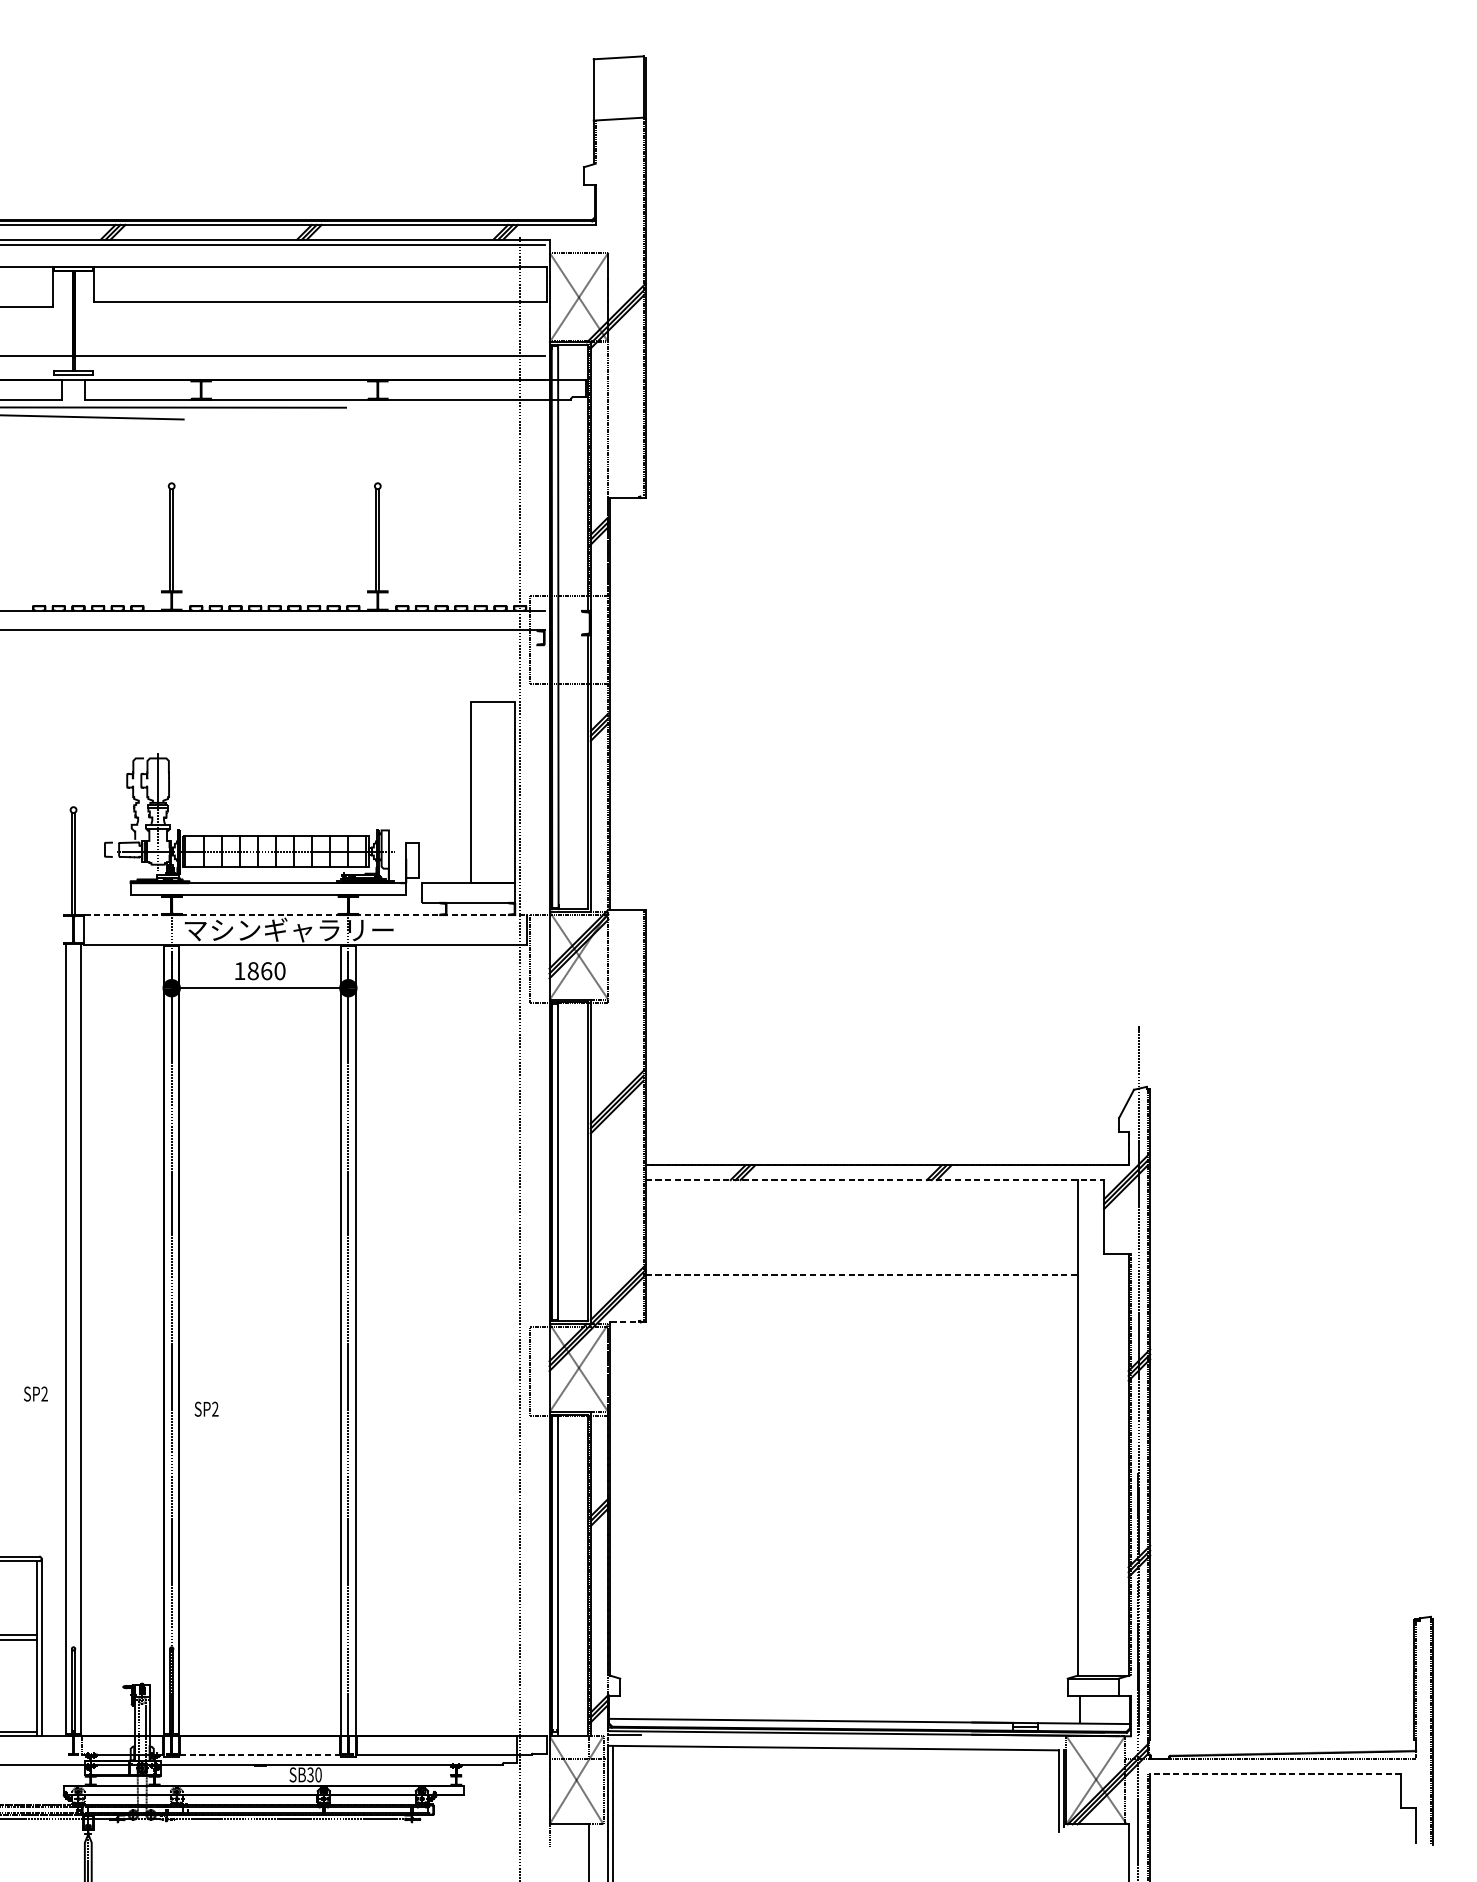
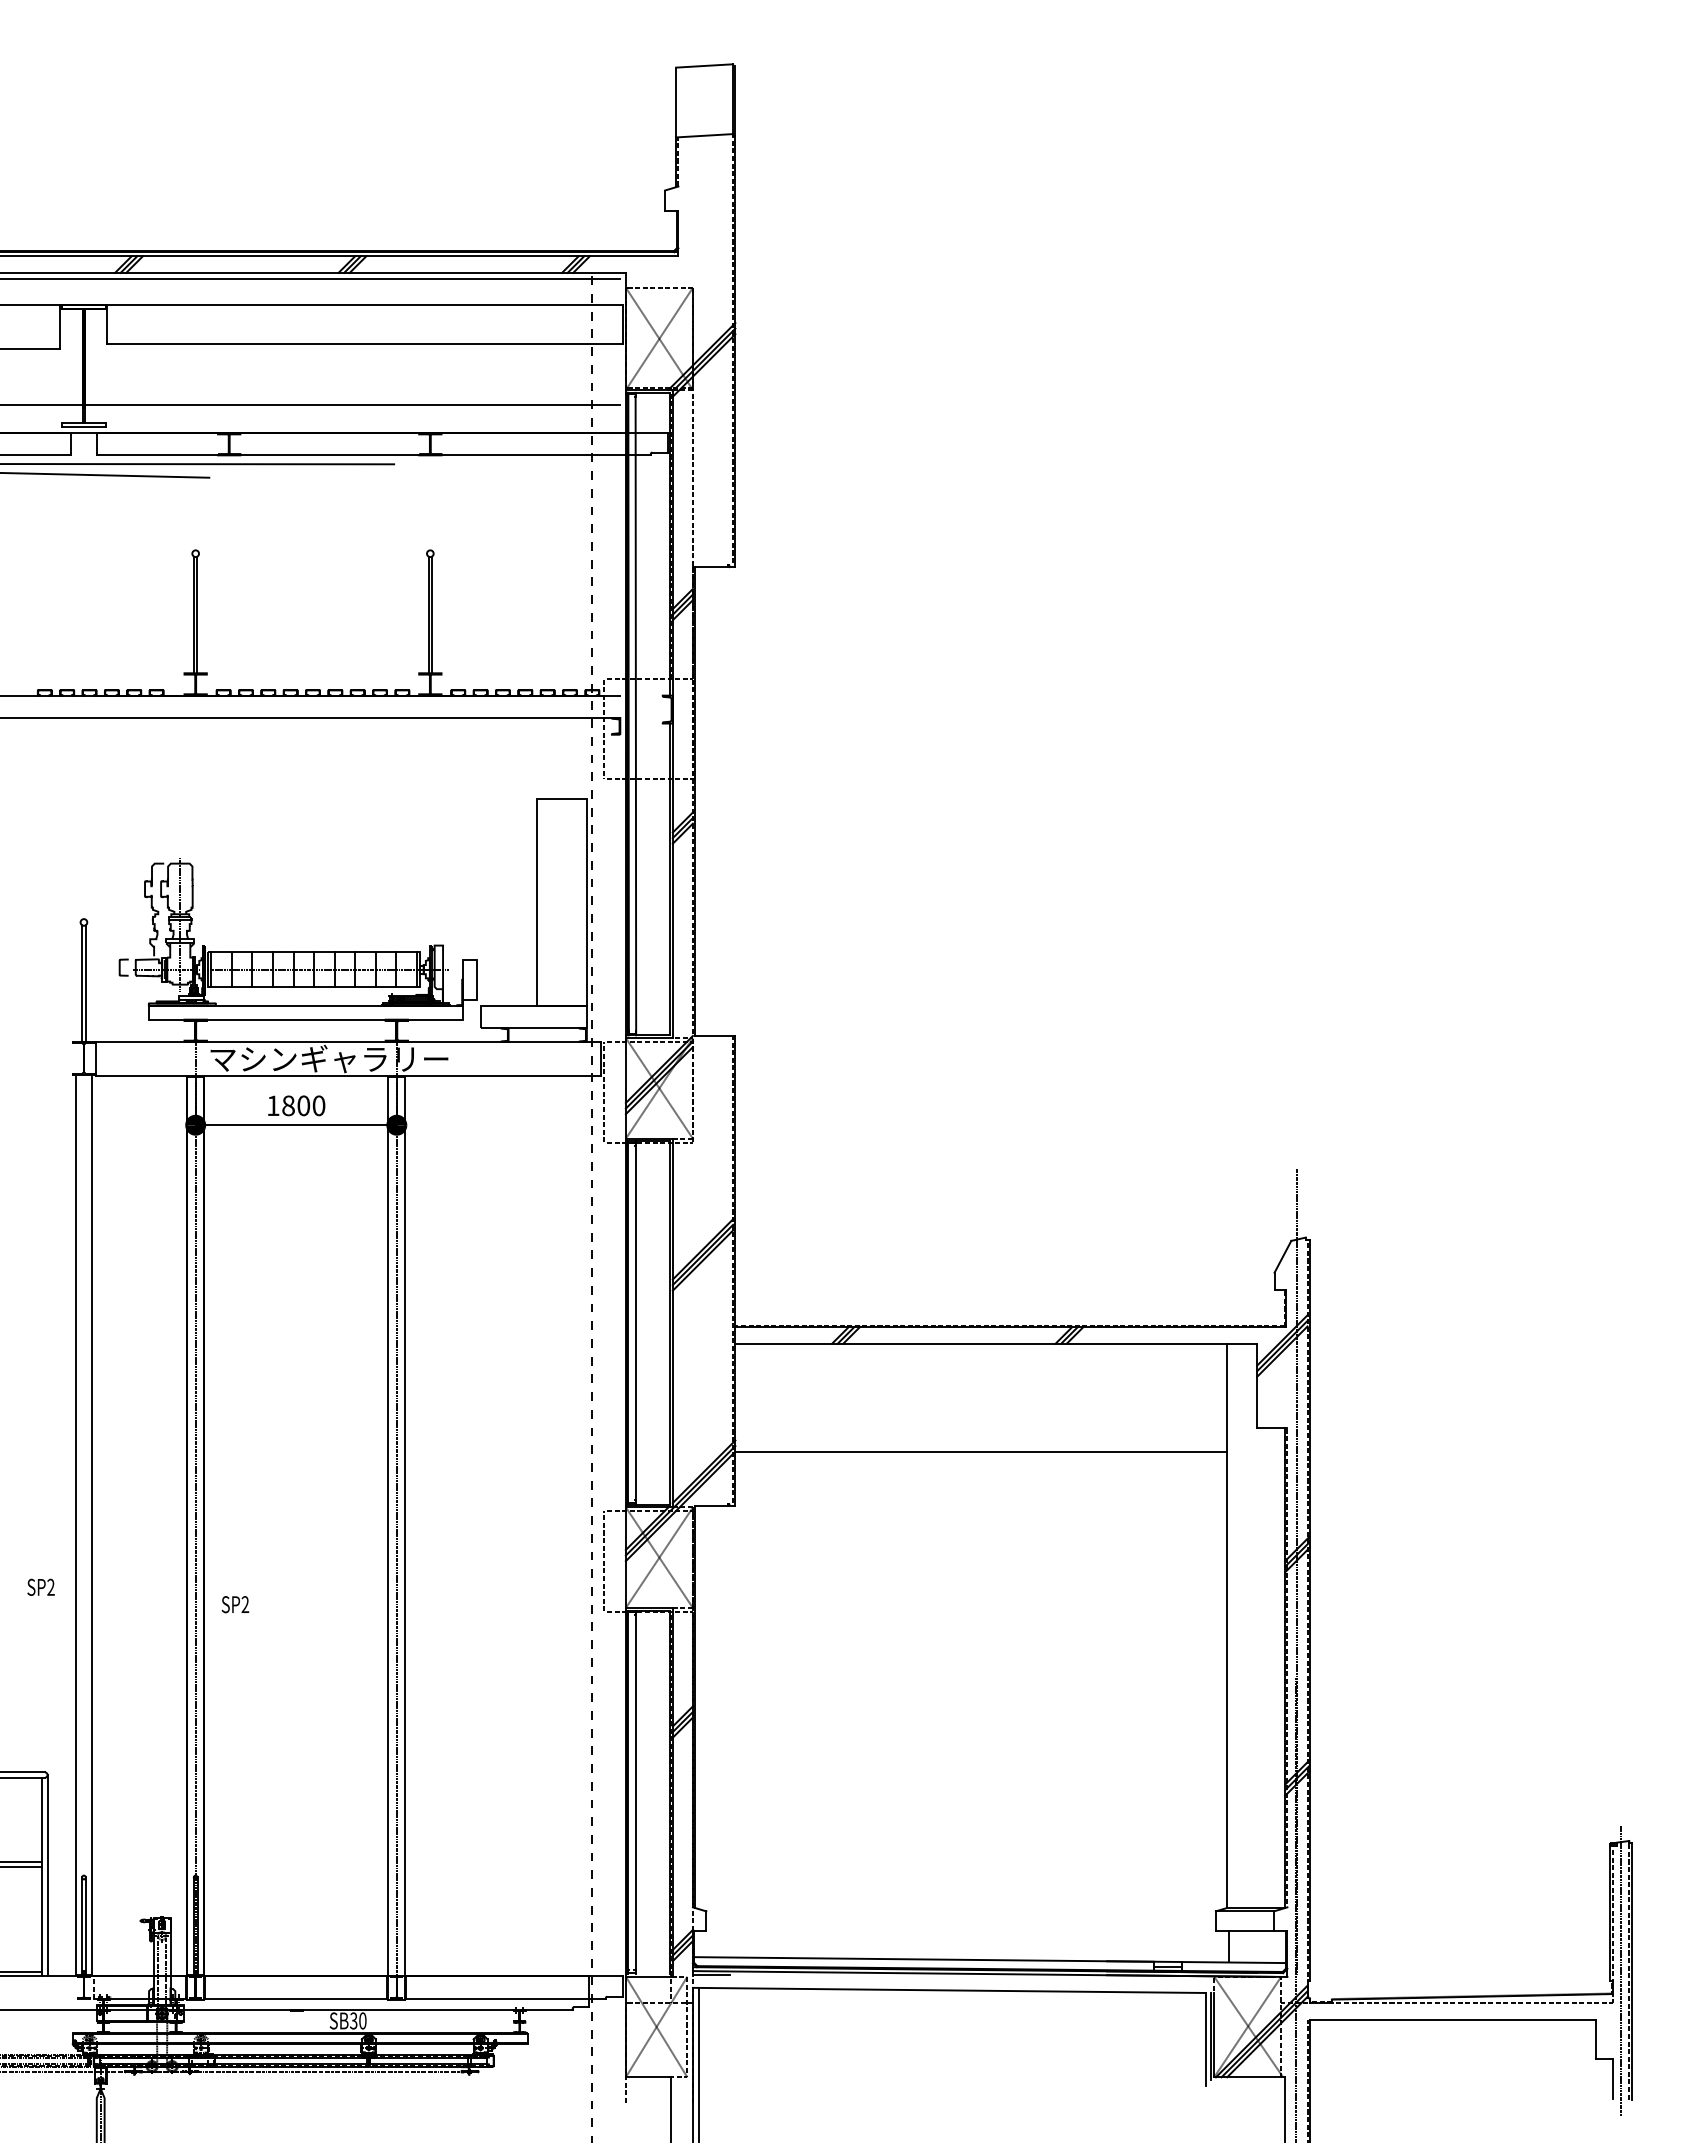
line: (305, 915) -> (348, 1042), dashed -> solid
text: (266, 970) -> (303, 1105), 1860 -> 1800
line: (875, 1179) -> (996, 1343), dashed -> solid
line: (861, 1275) -> (981, 1452), dashed -> solid
line: (624, 1322) -> (711, 1505), dashed -> solid
line: (1423, 1730) -> (1620, 1970), added
line: (260, 1755) -> (296, 1998), dashed -> solid
line: (1275, 1773) -> (1452, 2019), dashed -> solid

